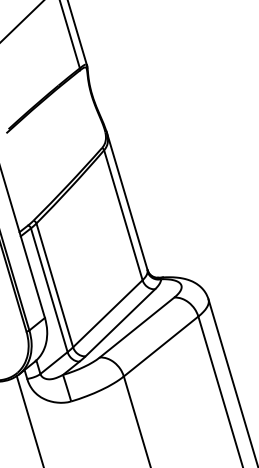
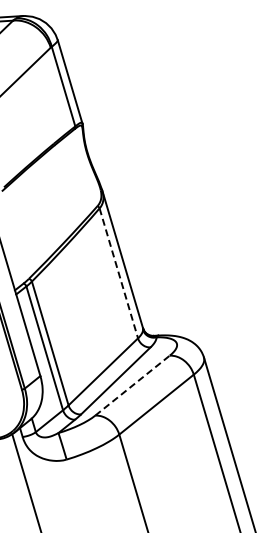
line: (123, 215) -> (118, 273), solid -> dashed
line: (137, 327) -> (132, 385), solid -> dashed

